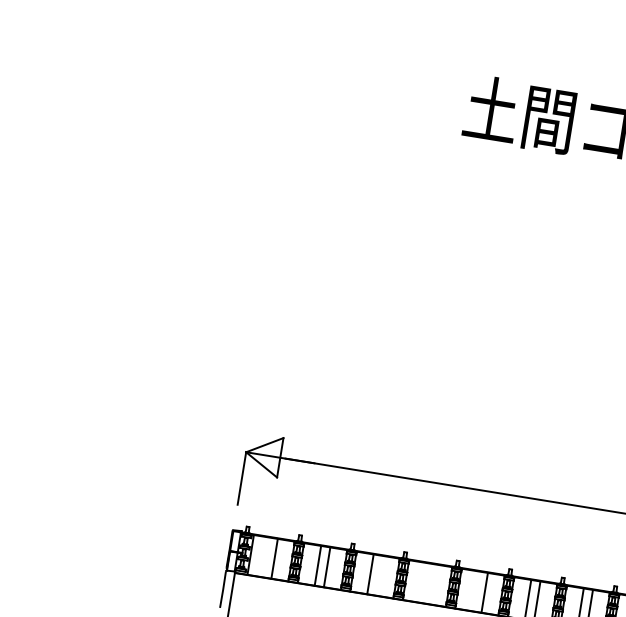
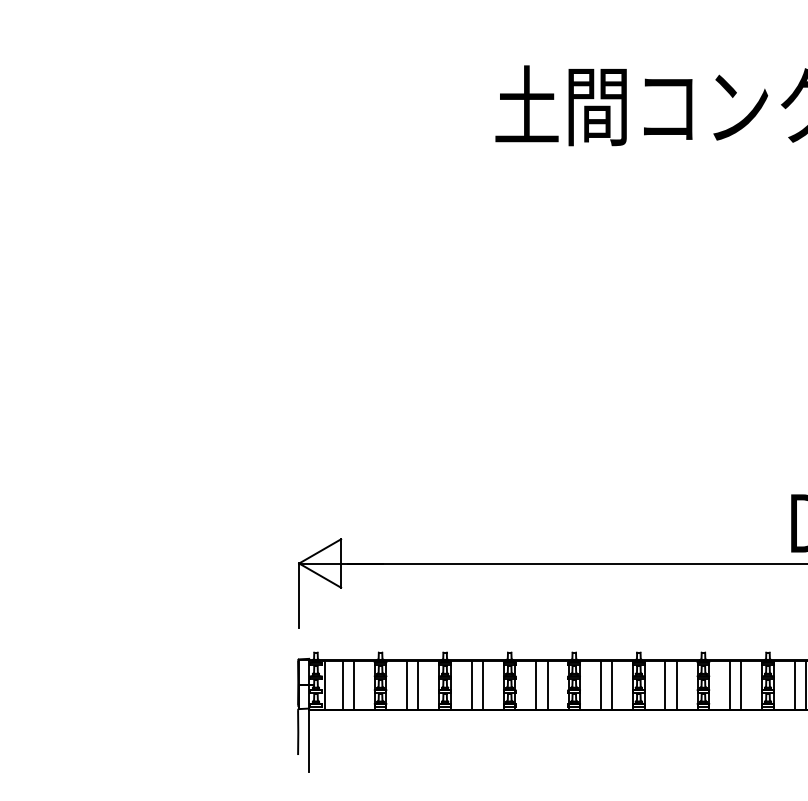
line: (265, 557) -> (342, 685), added
line: (380, 575) -> (483, 685), added
line: (423, 582) -> (536, 685), added
line: (432, 584) -> (547, 685), added
line: (475, 591) -> (600, 685), added

